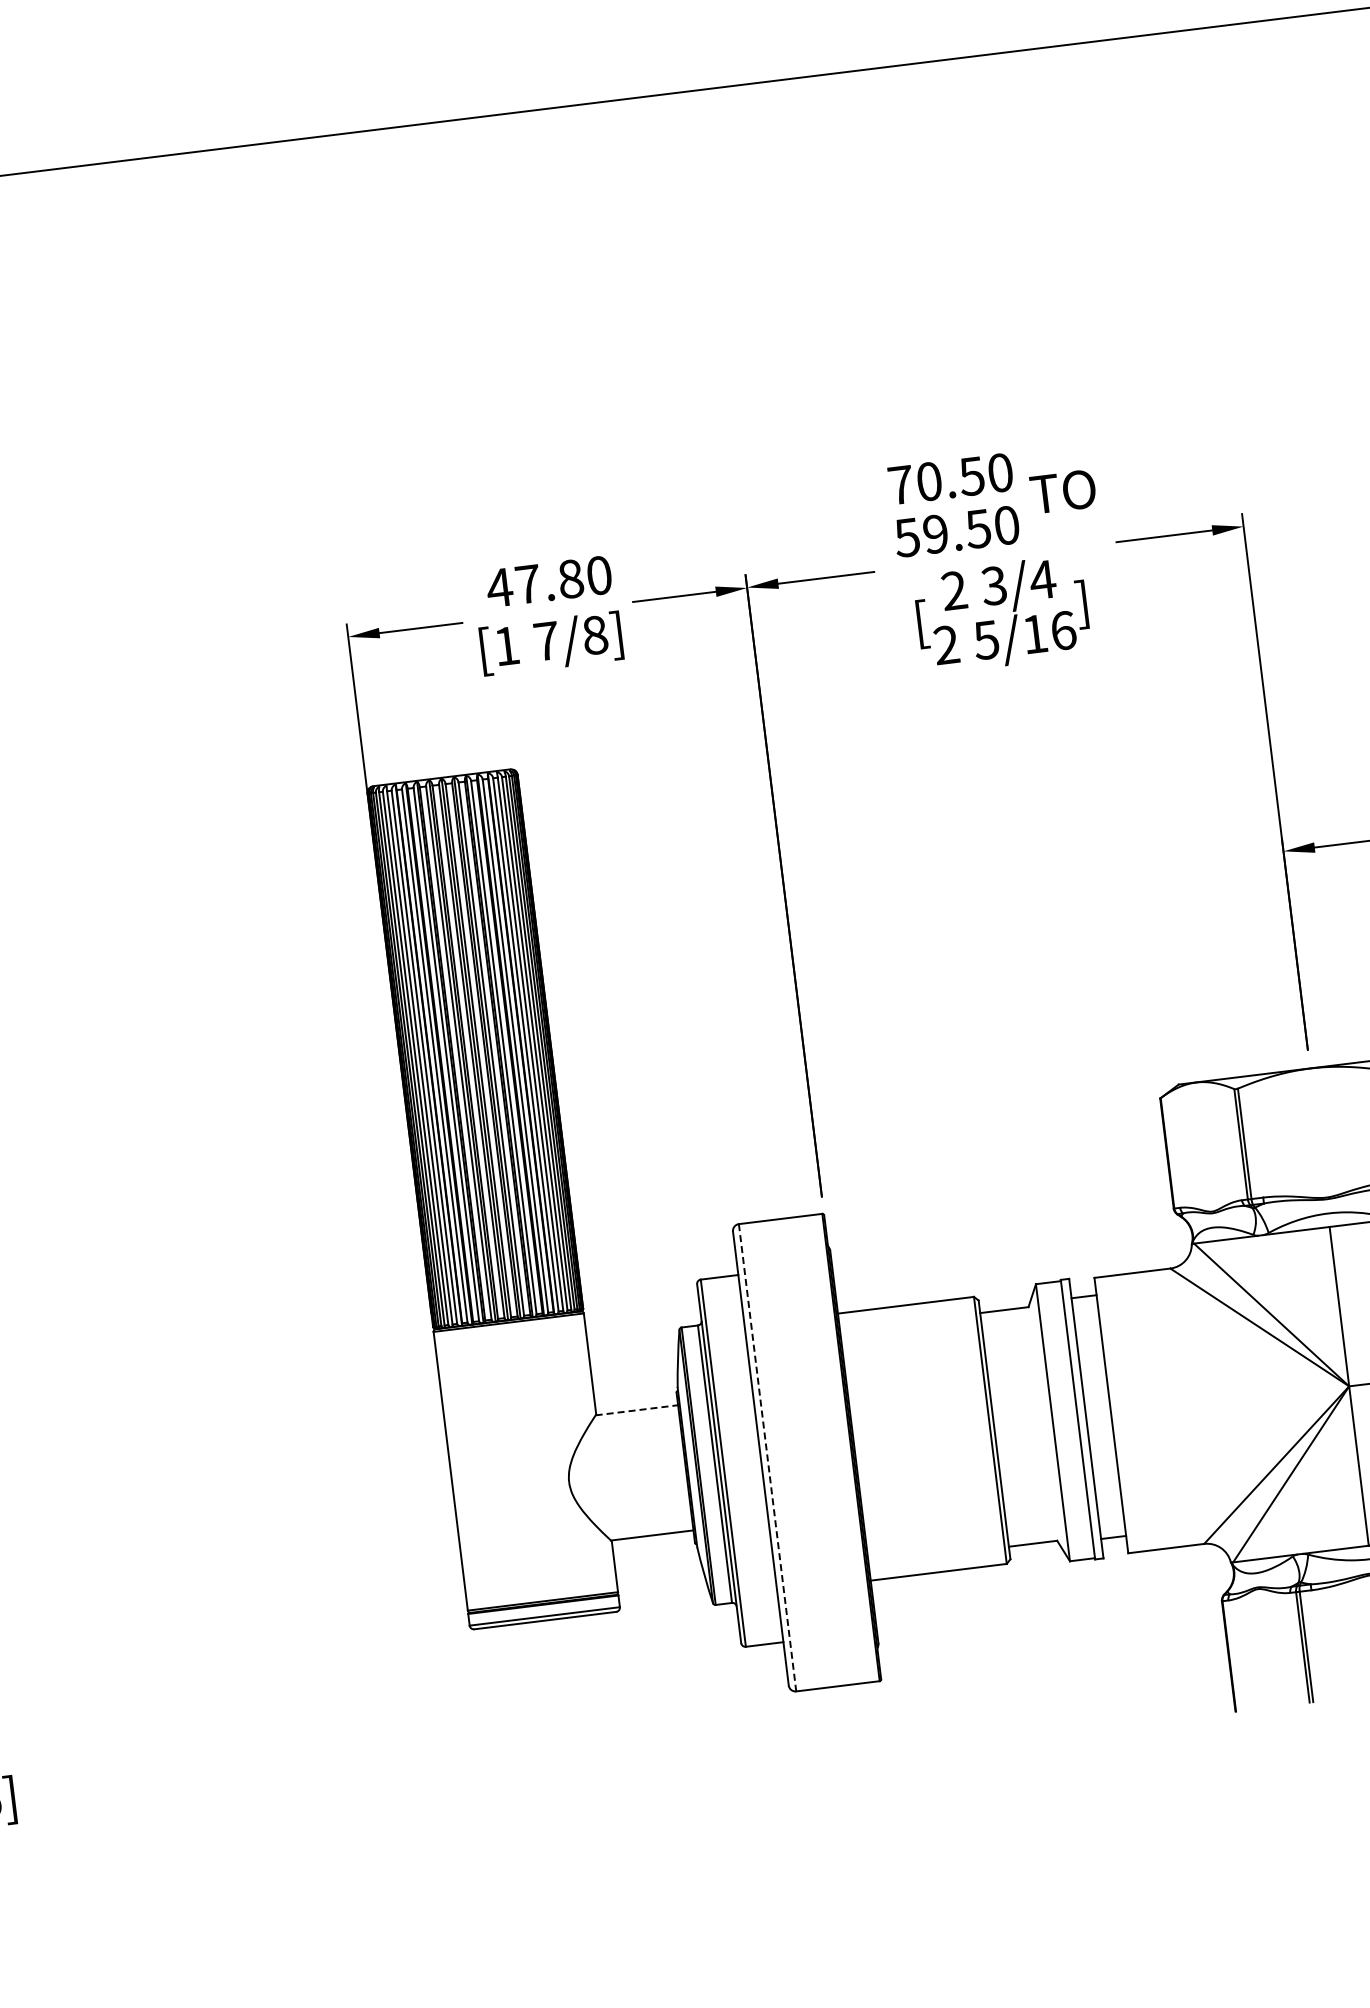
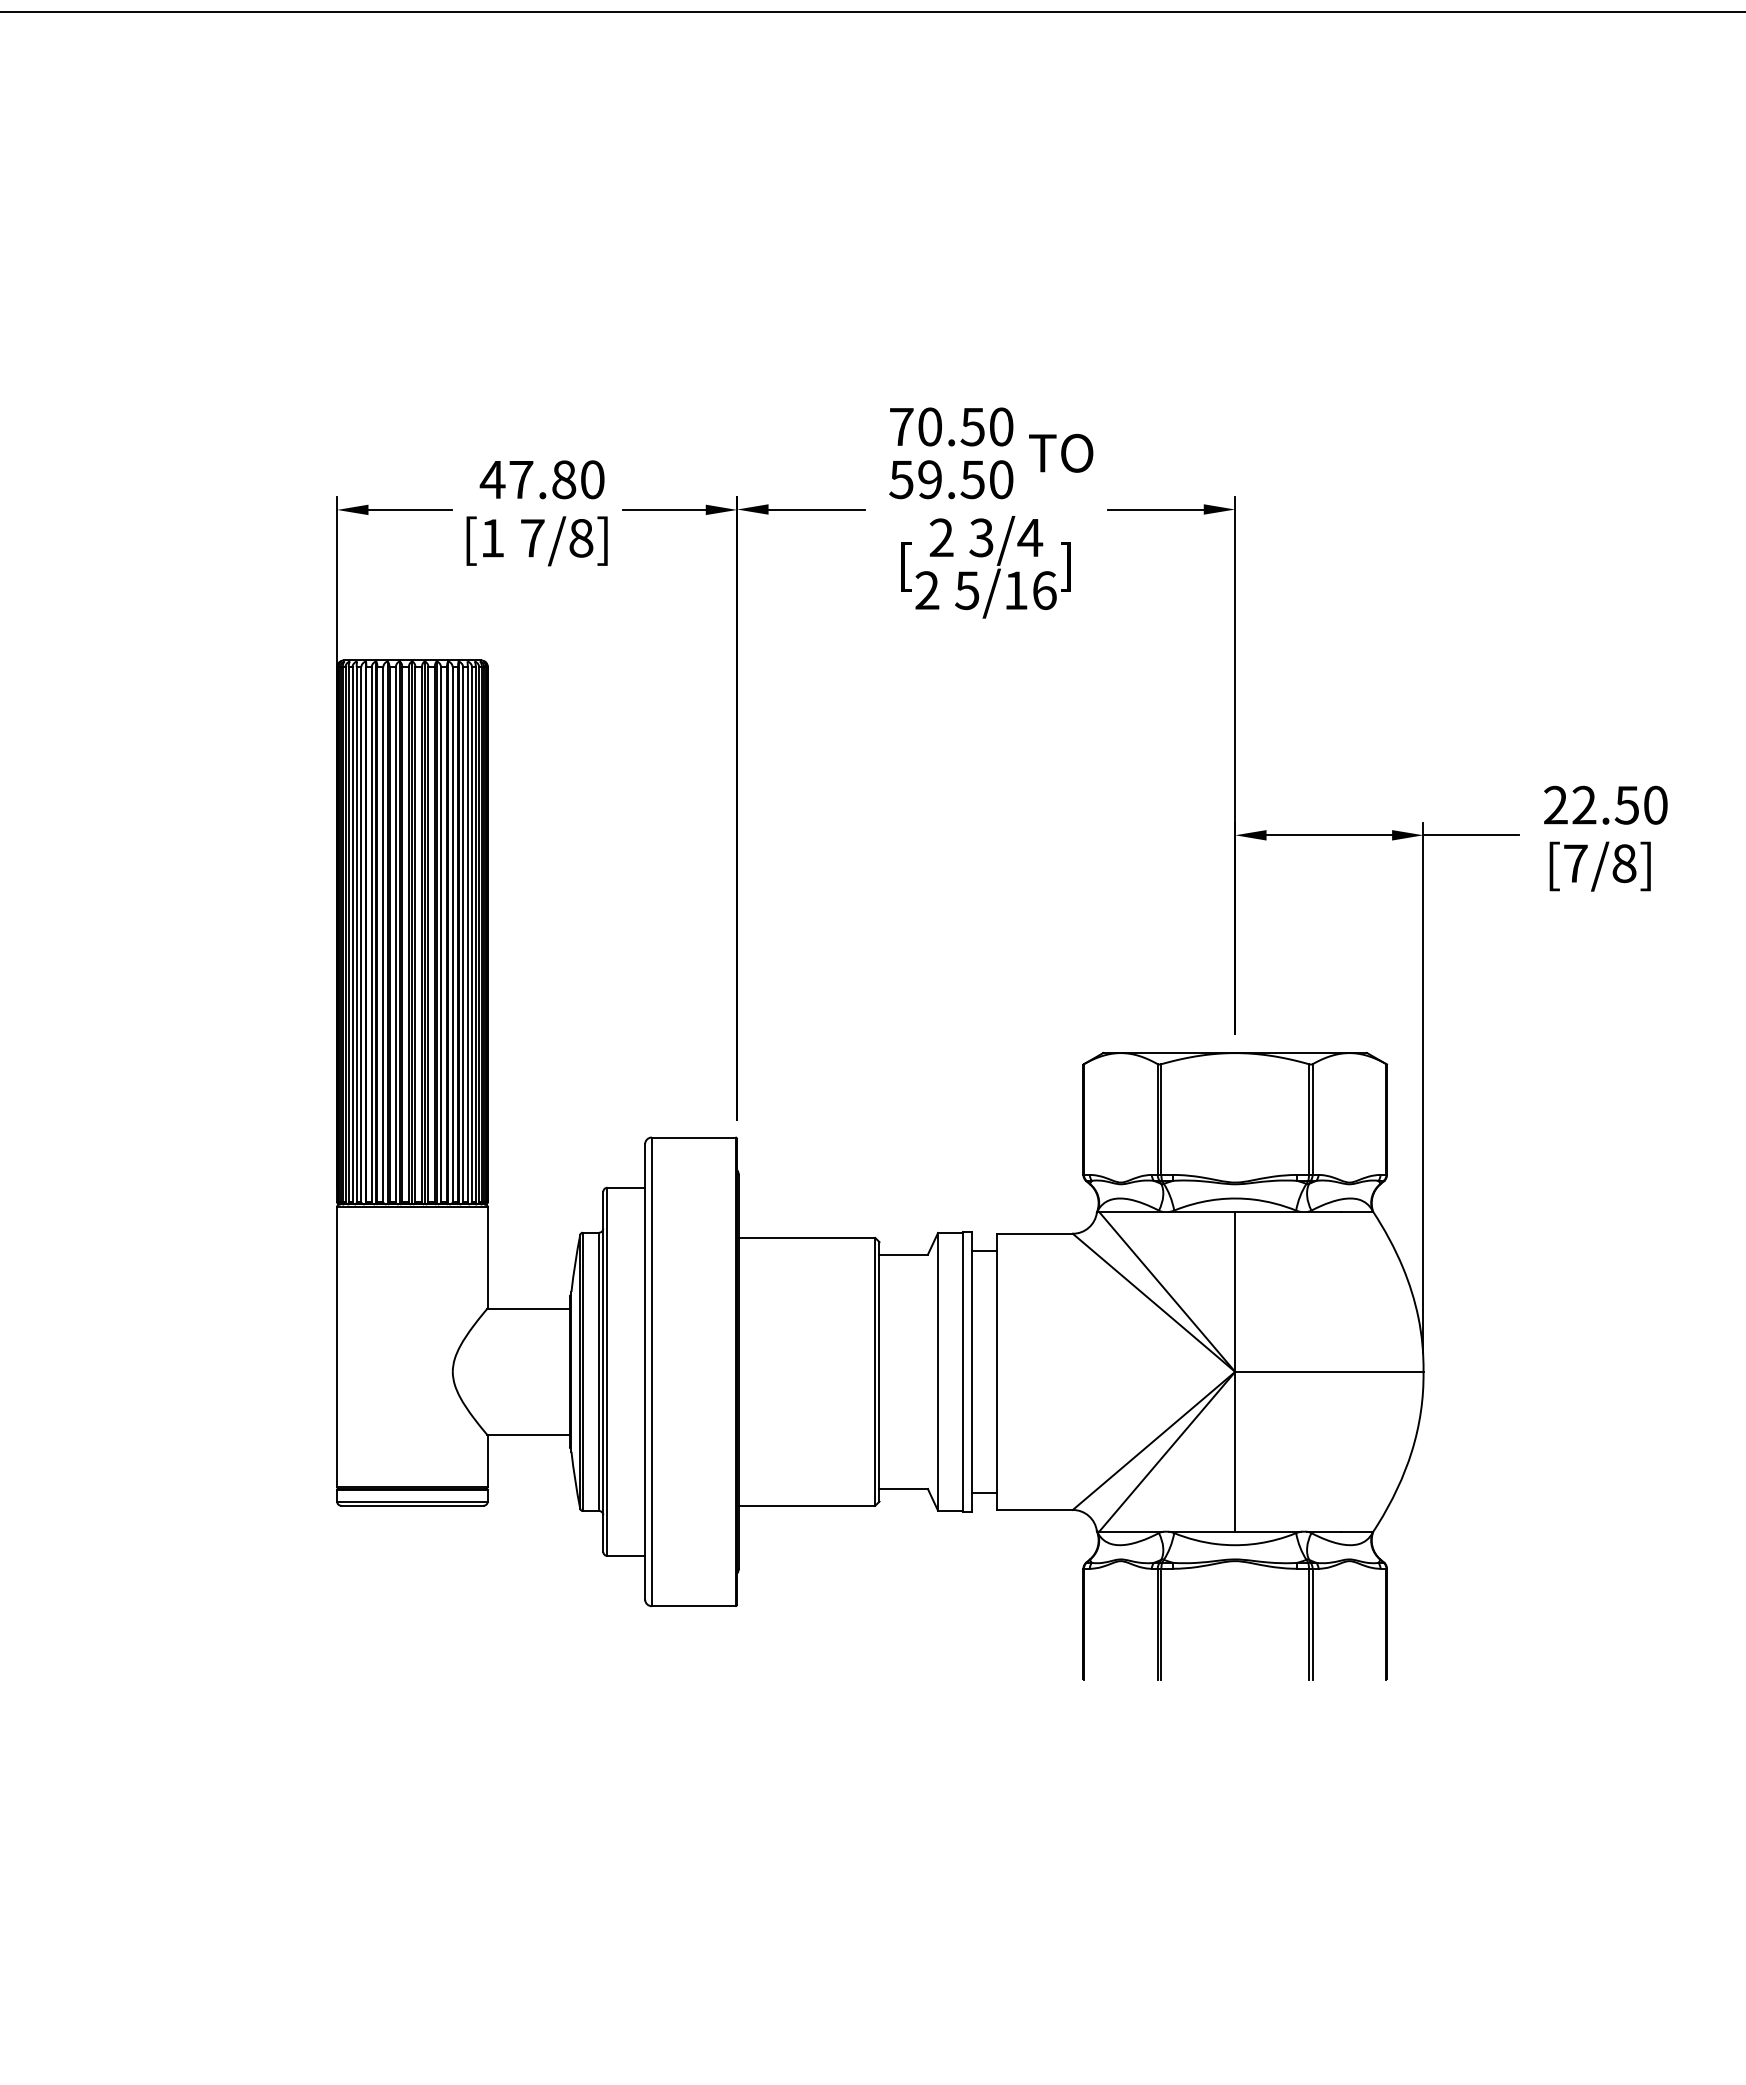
line: (636, 1410) -> (528, 1309), dashed -> solid
line: (767, 1458) -> (651, 1372), dashed -> solid

